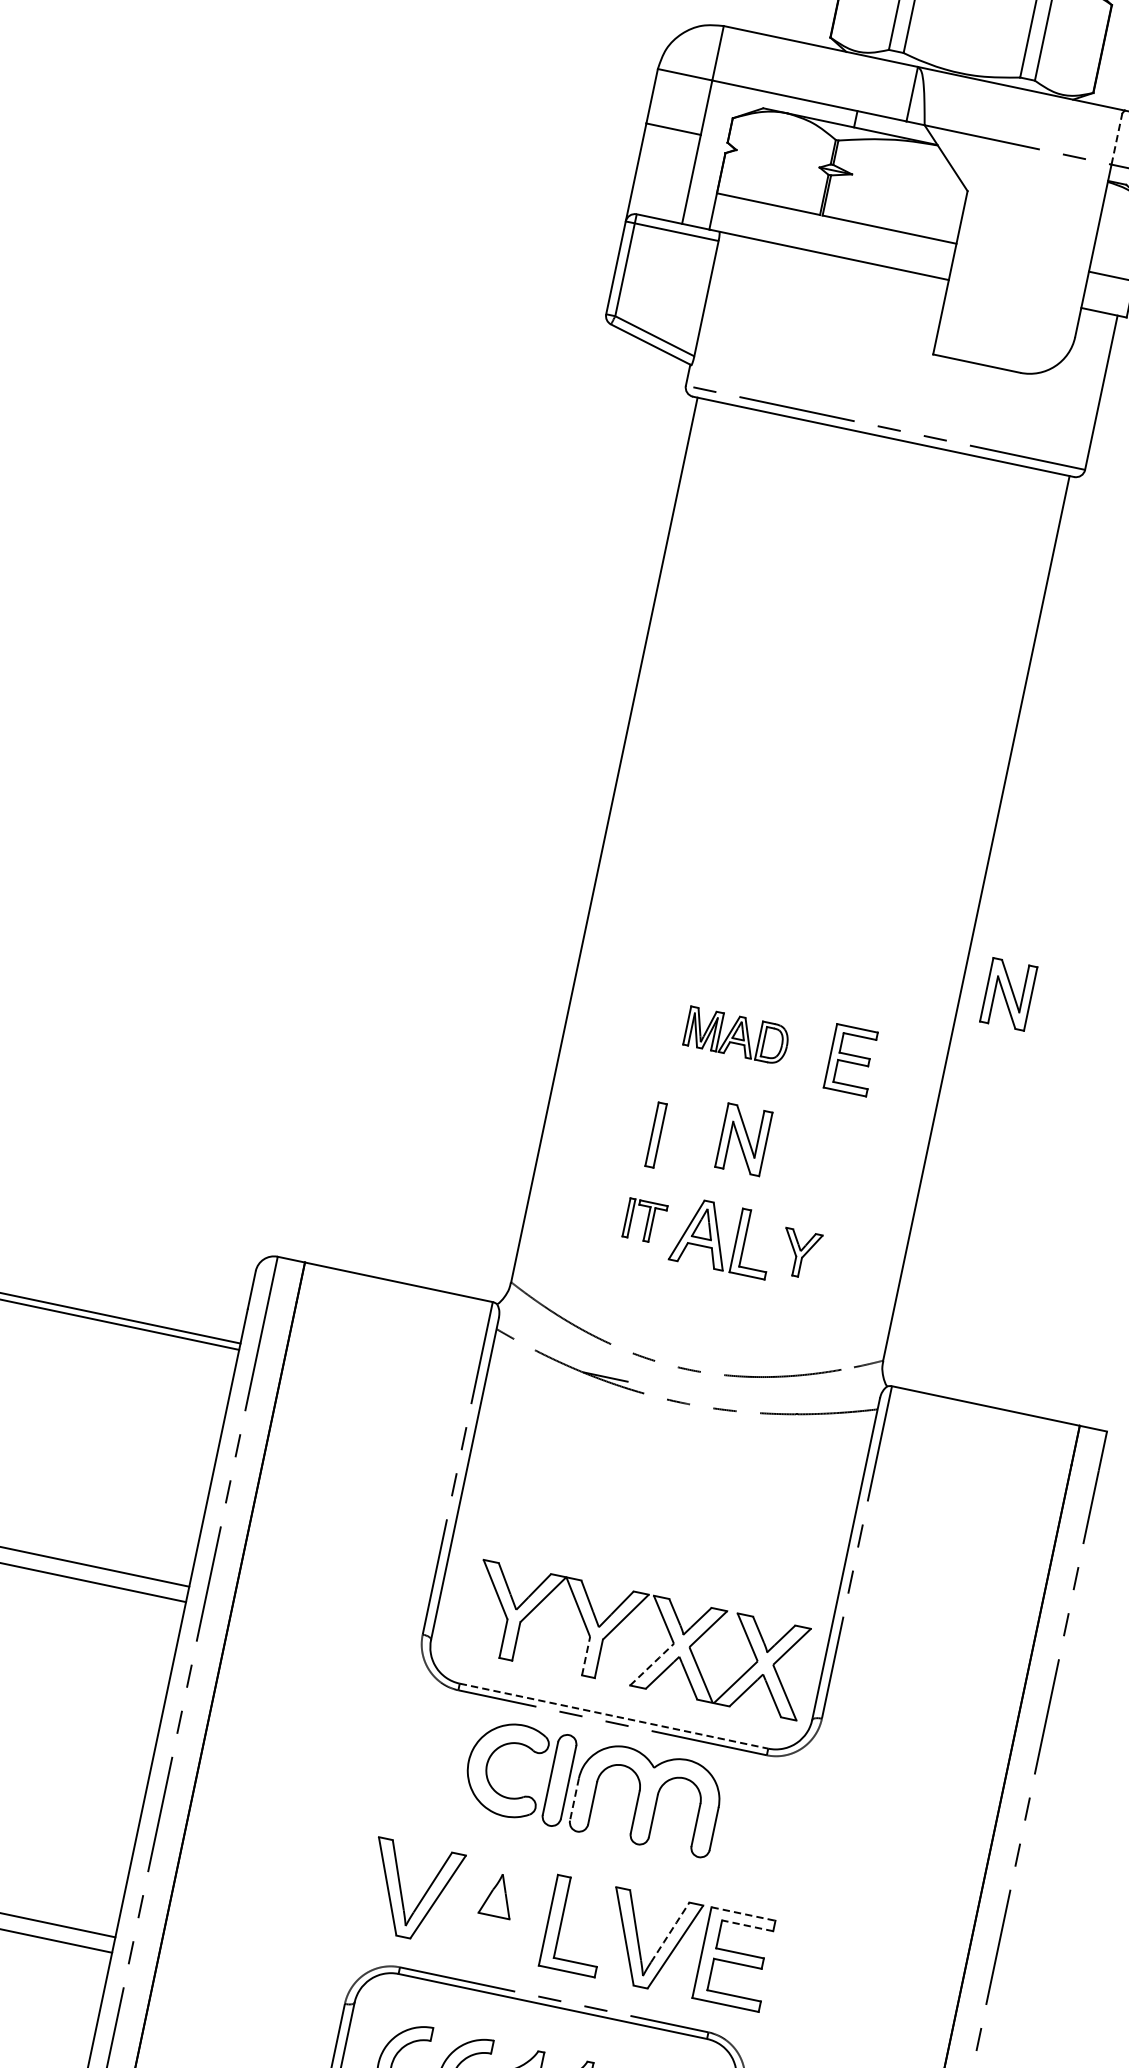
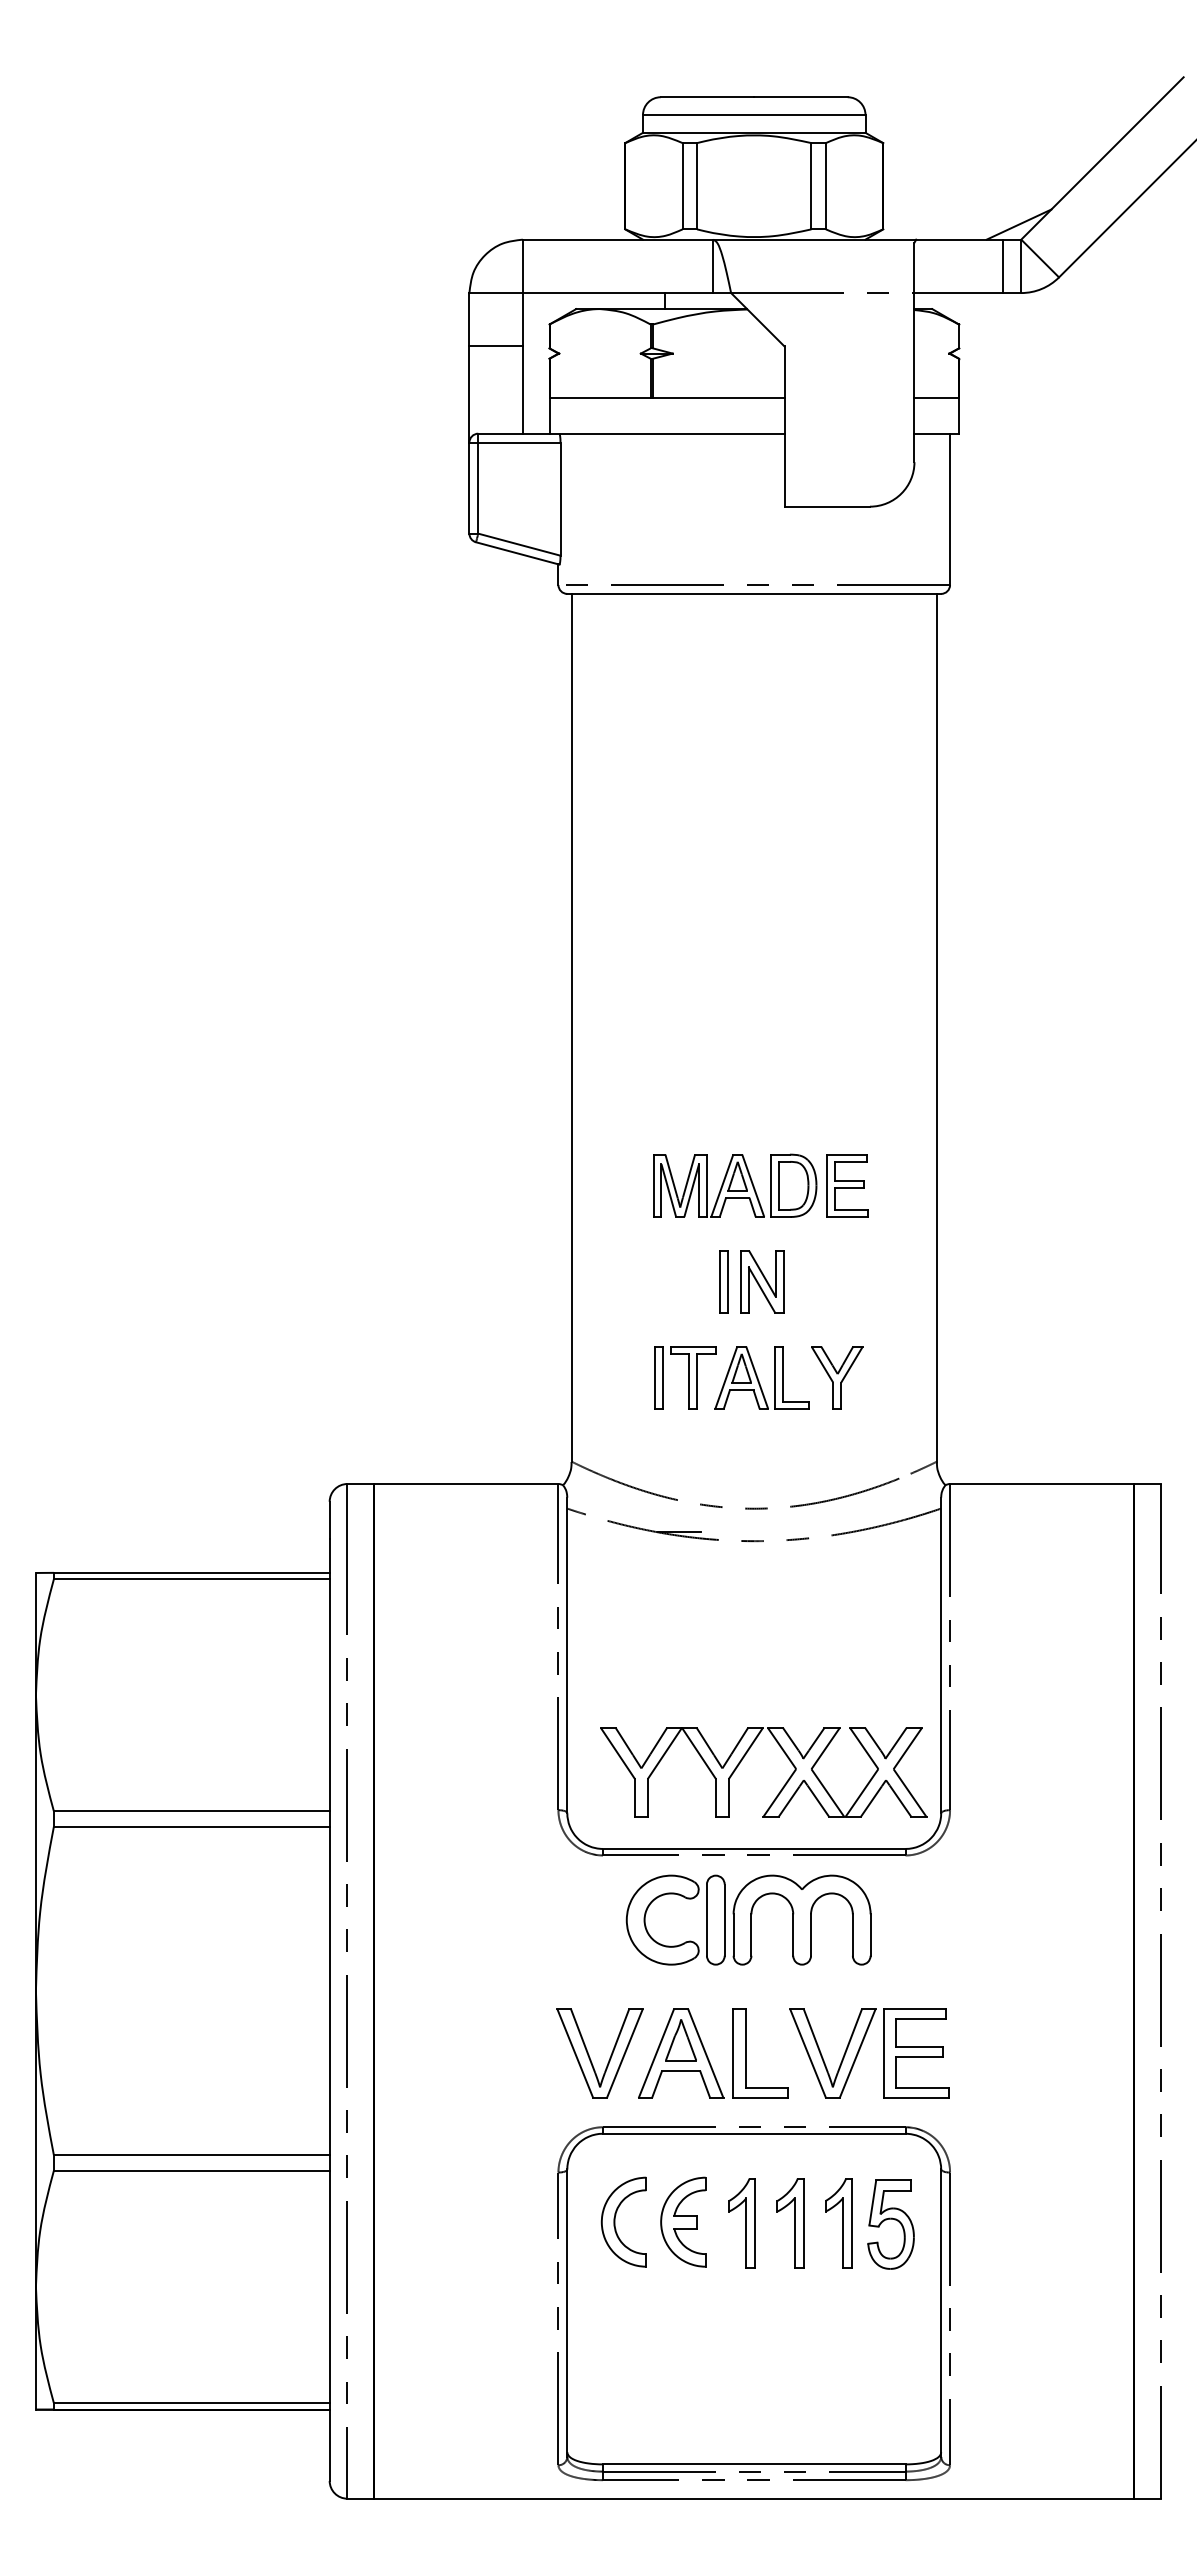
line: (1117, 138) -> (914, 267), dashed -> solid
part: (1009, 994) -> (982, 1092), removed
part: (737, 1035) -> (735, 1185), size x1.67
part: (655, 1134) -> (723, 1281), moved
part: (645, 1220) -> (685, 1377), size x1.67
part: (800, 1253) -> (837, 1377), size x1.43
line: (586, 1656) -> (716, 1798), dashed -> solid
line: (651, 1664) -> (779, 1792), dashed -> solid
line: (614, 1715) -> (754, 1848), dashed -> solid
line: (574, 1799) -> (733, 1935), dashed -> solid
part: (495, 1909) -> (681, 2053), added
line: (743, 1914) -> (915, 2009), dashed -> solid
line: (746, 1925) -> (920, 2019), dashed -> solid
line: (670, 1932) -> (850, 2040), dashed -> solid

